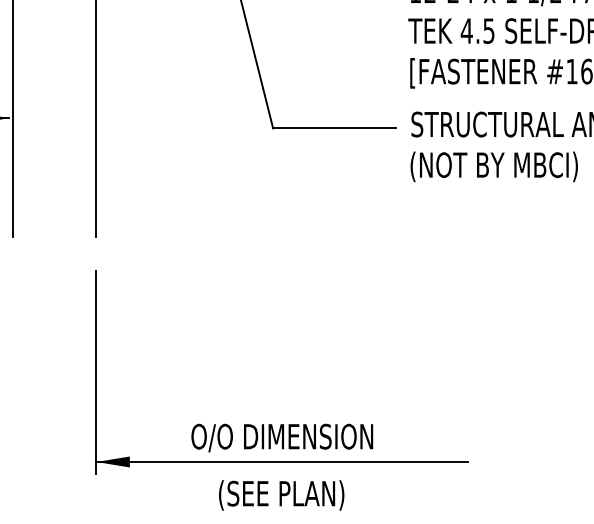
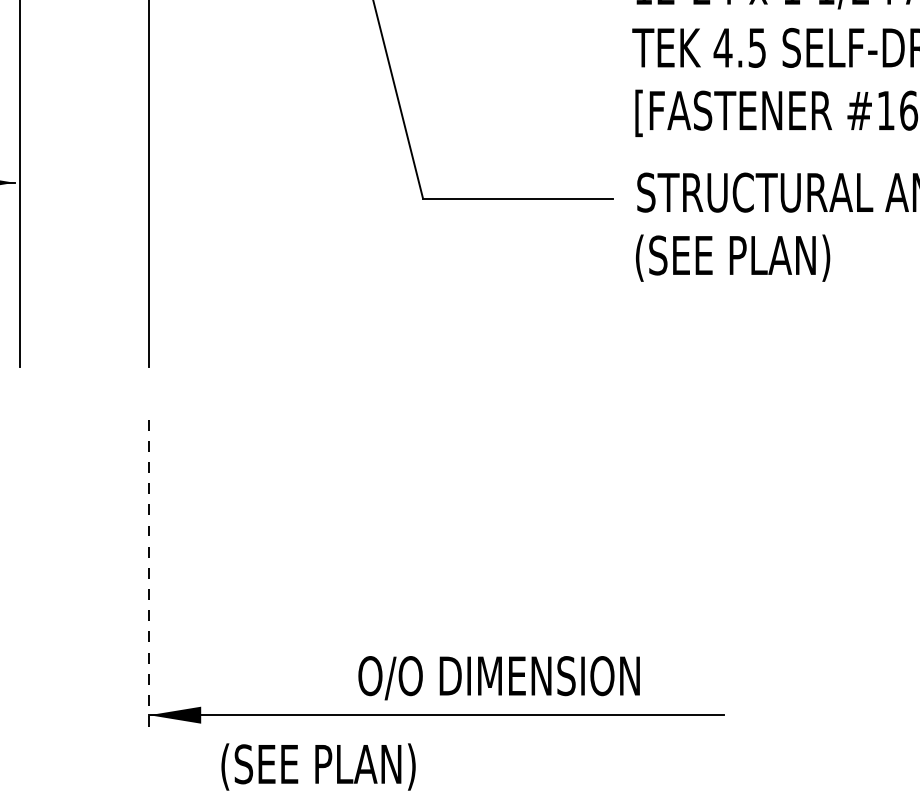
text: (498, 166) -> (772, 257), (NOT BY MBCI) -> (SEE PLAN)
line: (96, 372) -> (149, 576), solid -> dashed
text: (282, 437) -> (499, 677), moved
text: (281, 495) -> (318, 767), moved

